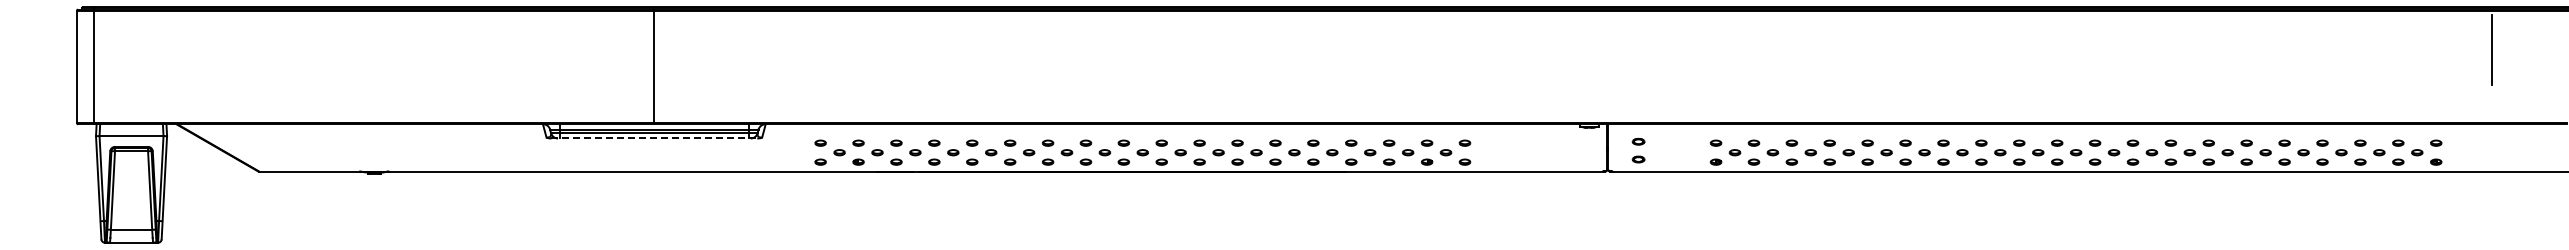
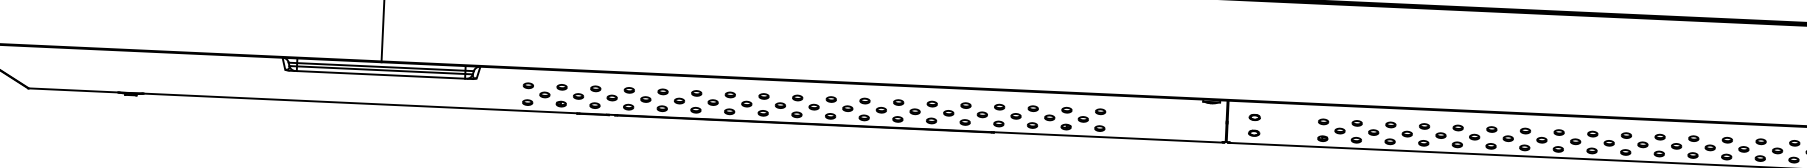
line: (654, 138) -> (381, 74), dashed -> solid

